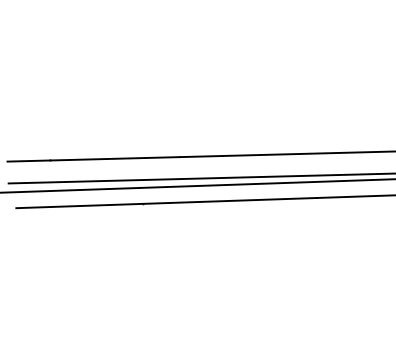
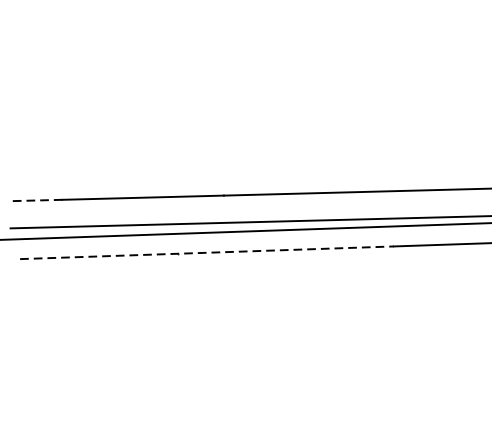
line: (28, 161) -> (35, 201), solid -> dashed
line: (167, 203) -> (208, 253), solid -> dashed

